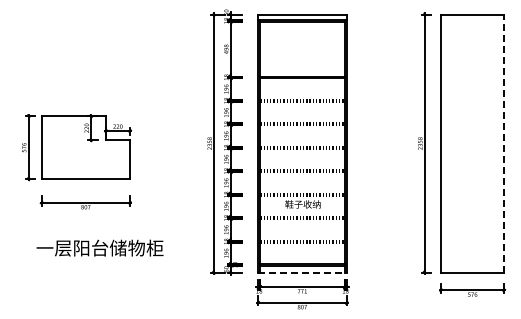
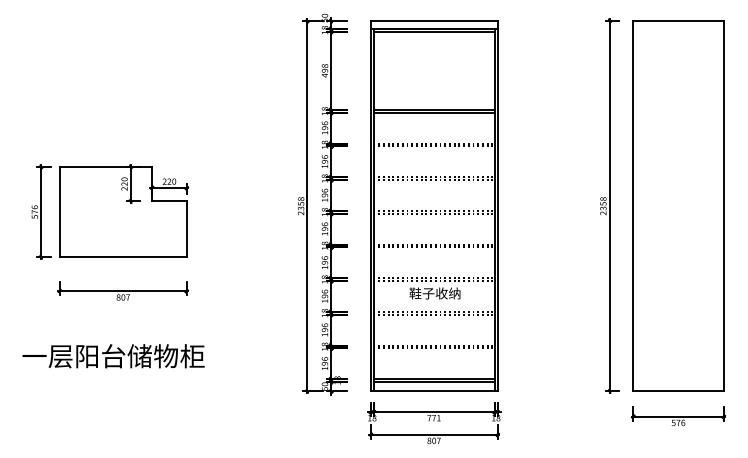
line: (504, 143) -> (724, 206), dashed -> solid
text: (99, 247) -> (112, 355), moved
line: (302, 272) -> (434, 391), dashed -> solid

